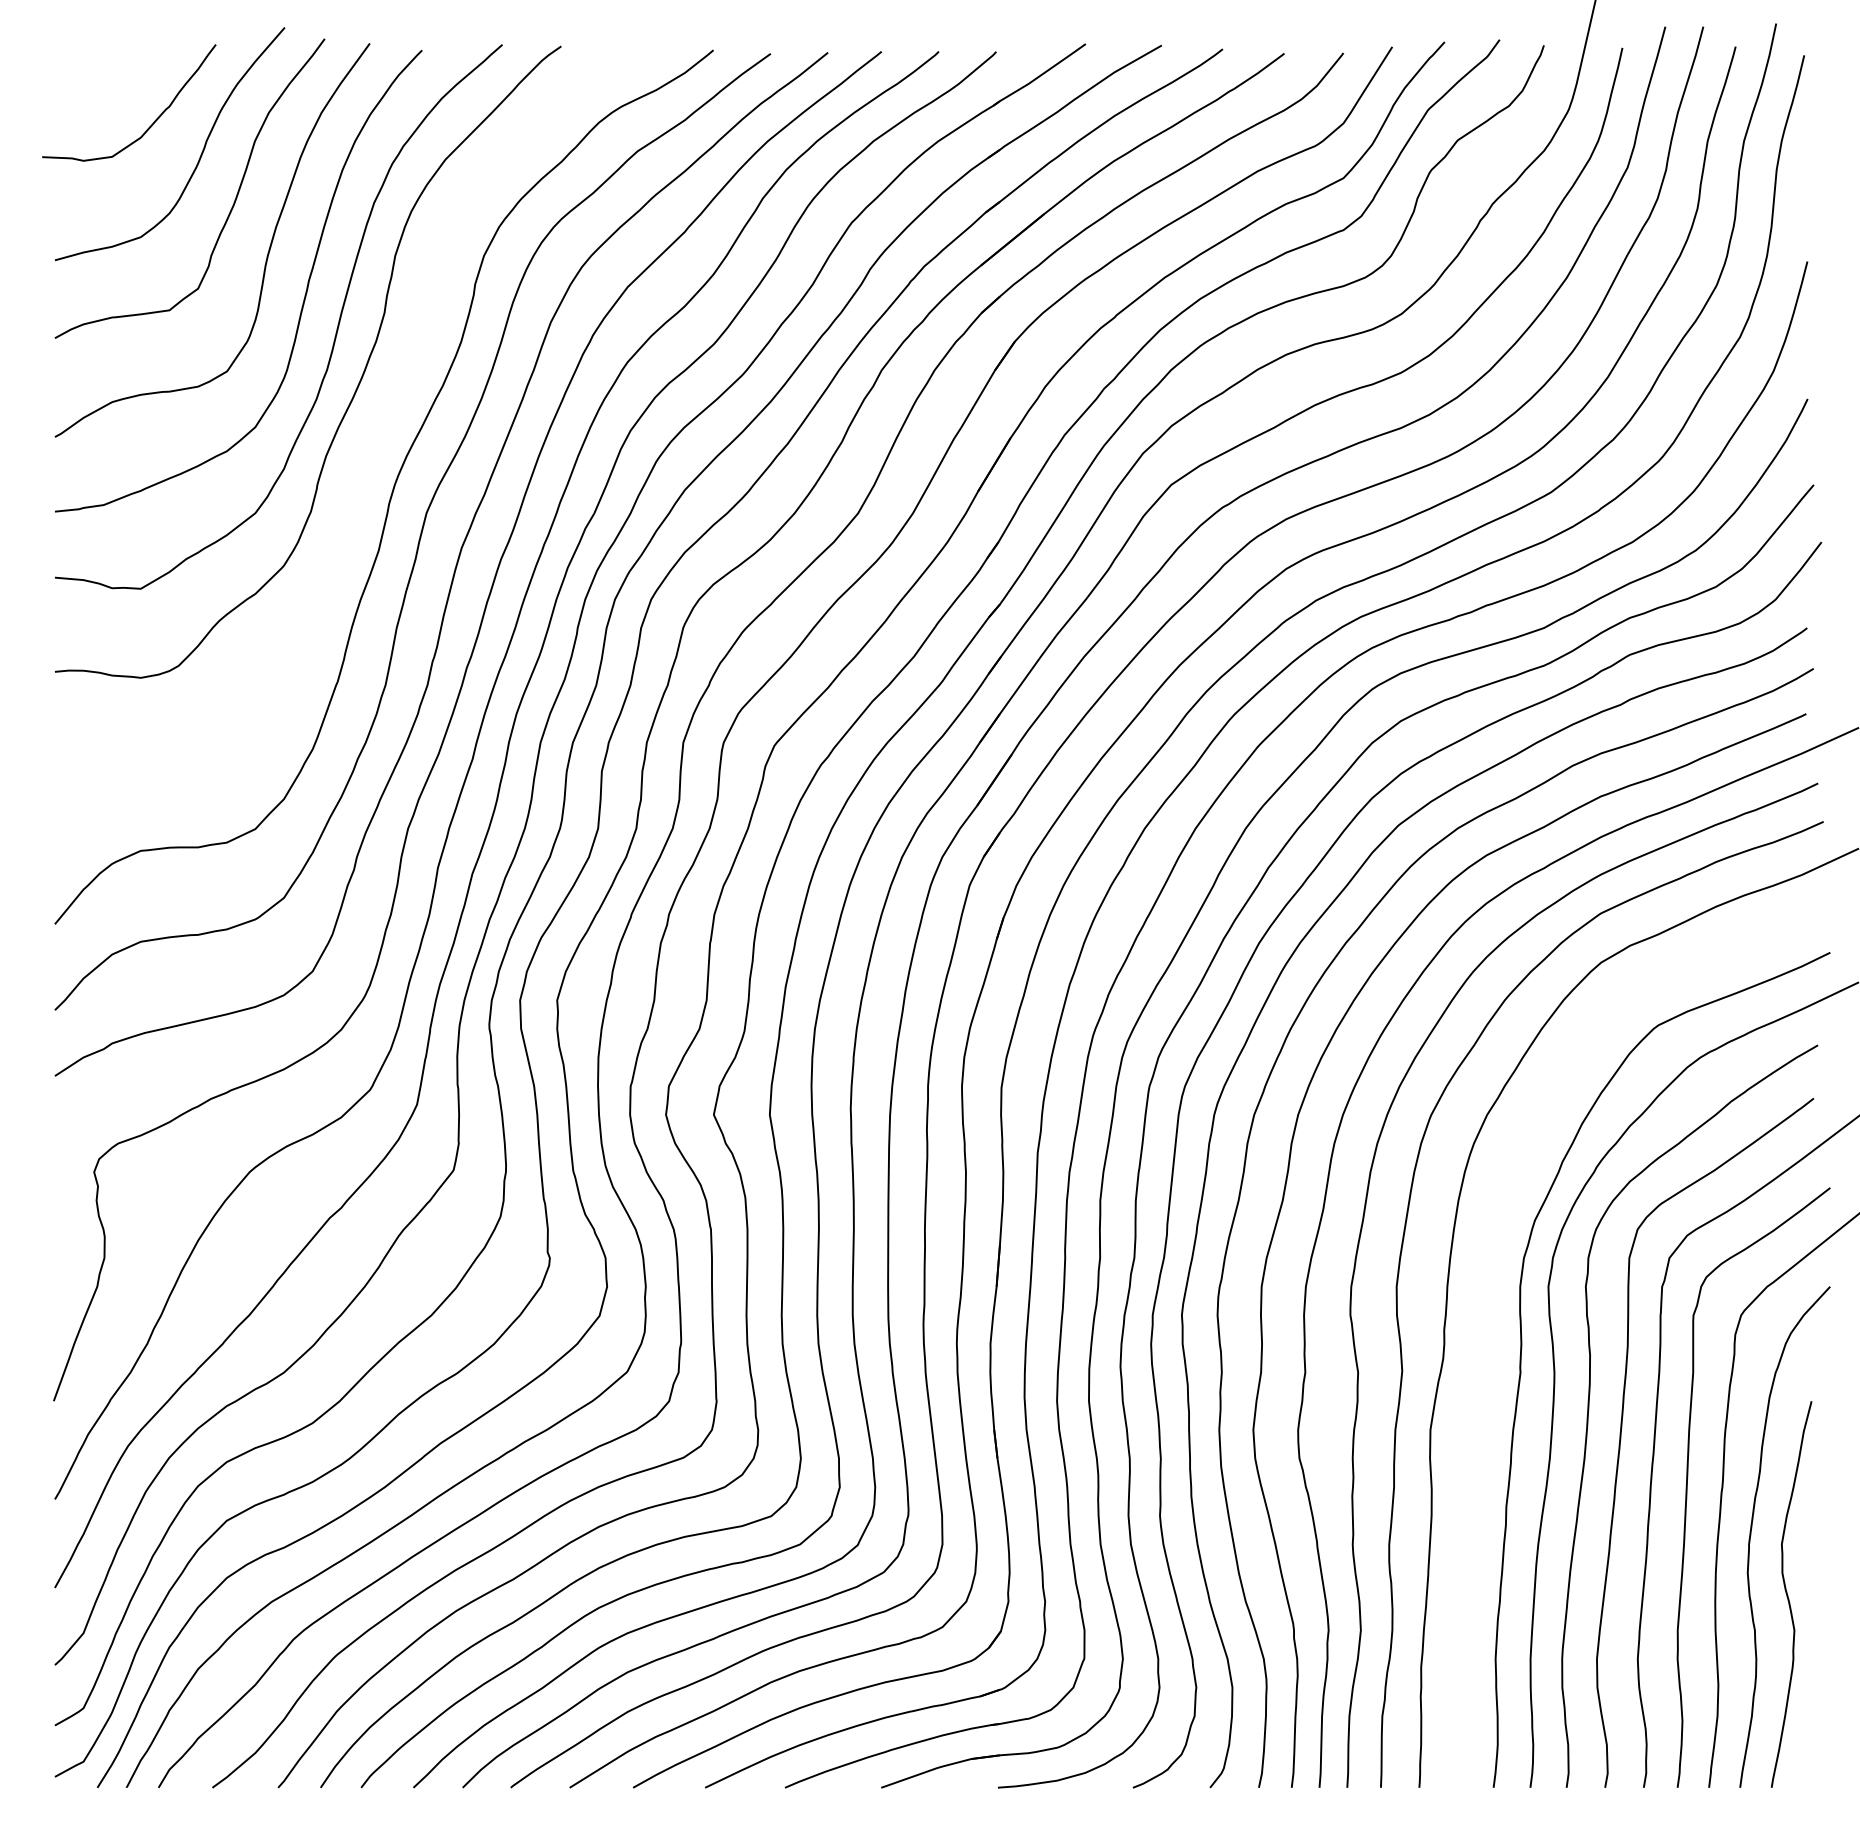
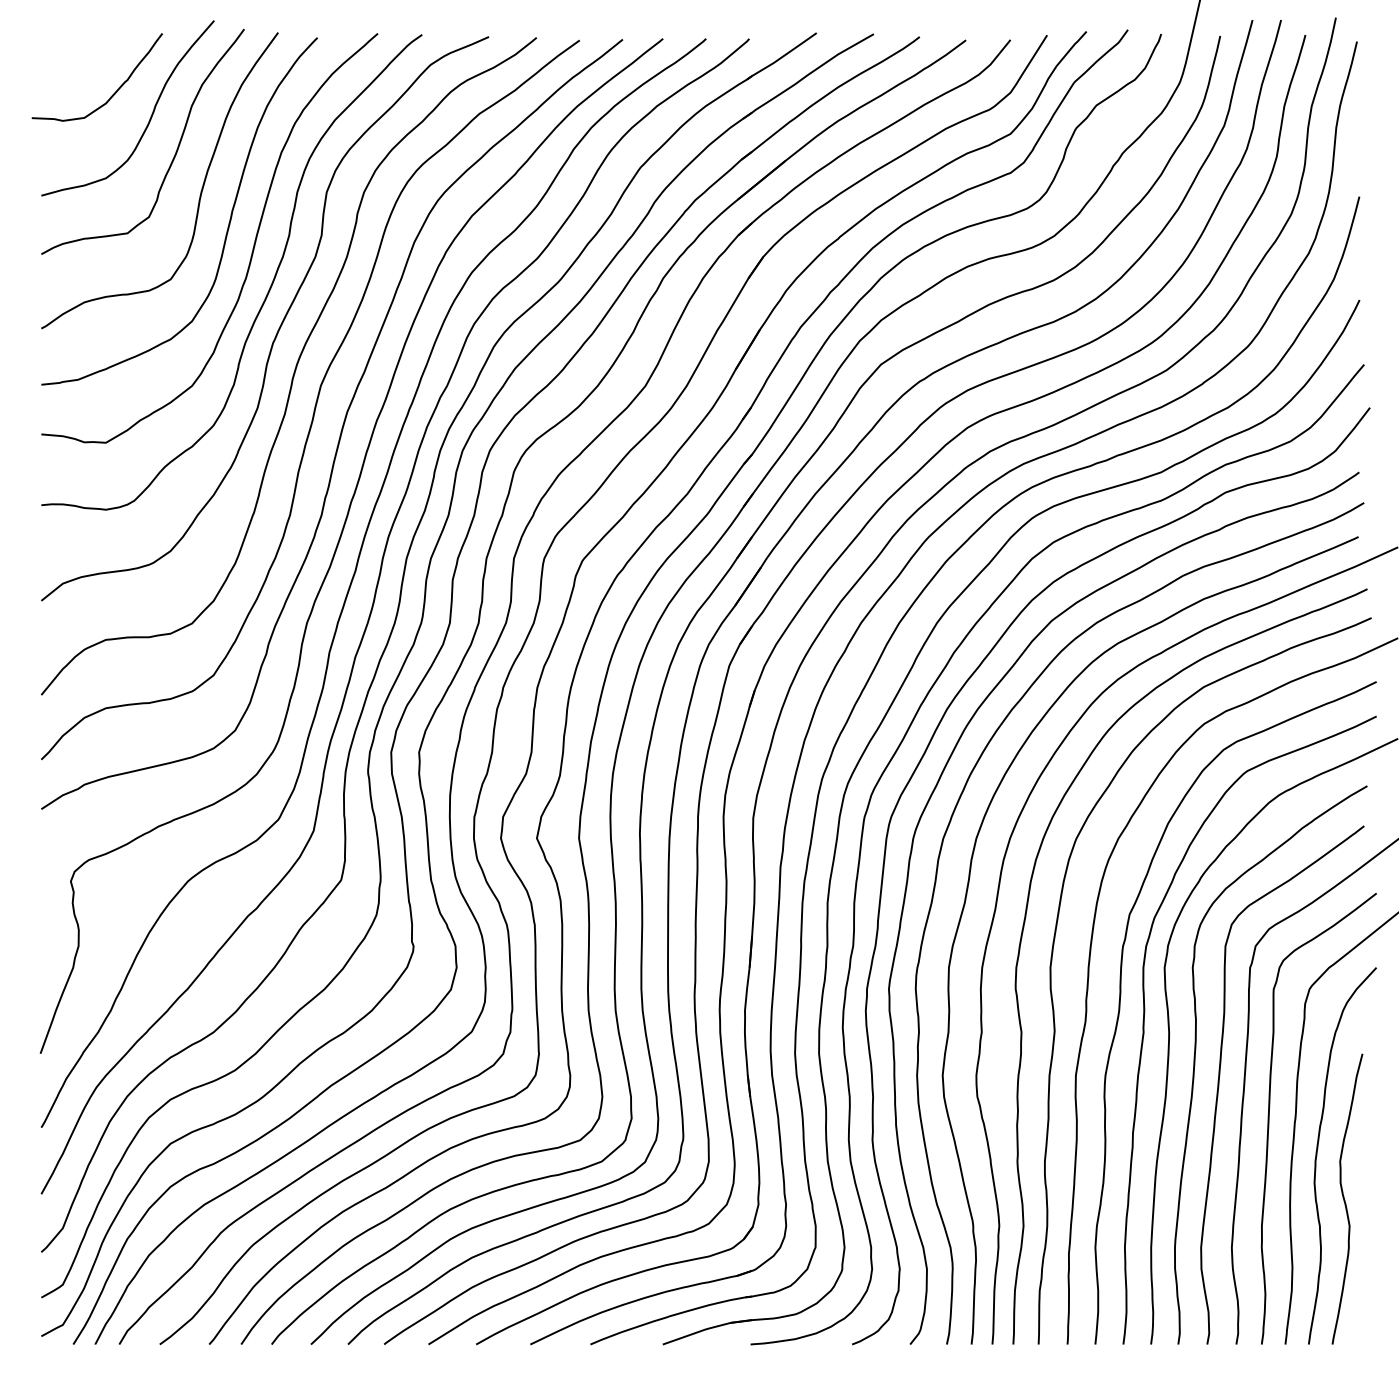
curve: (372, 432) -> (280, 325), added
curve: (1489, 1341) -> (1120, 1008), added

